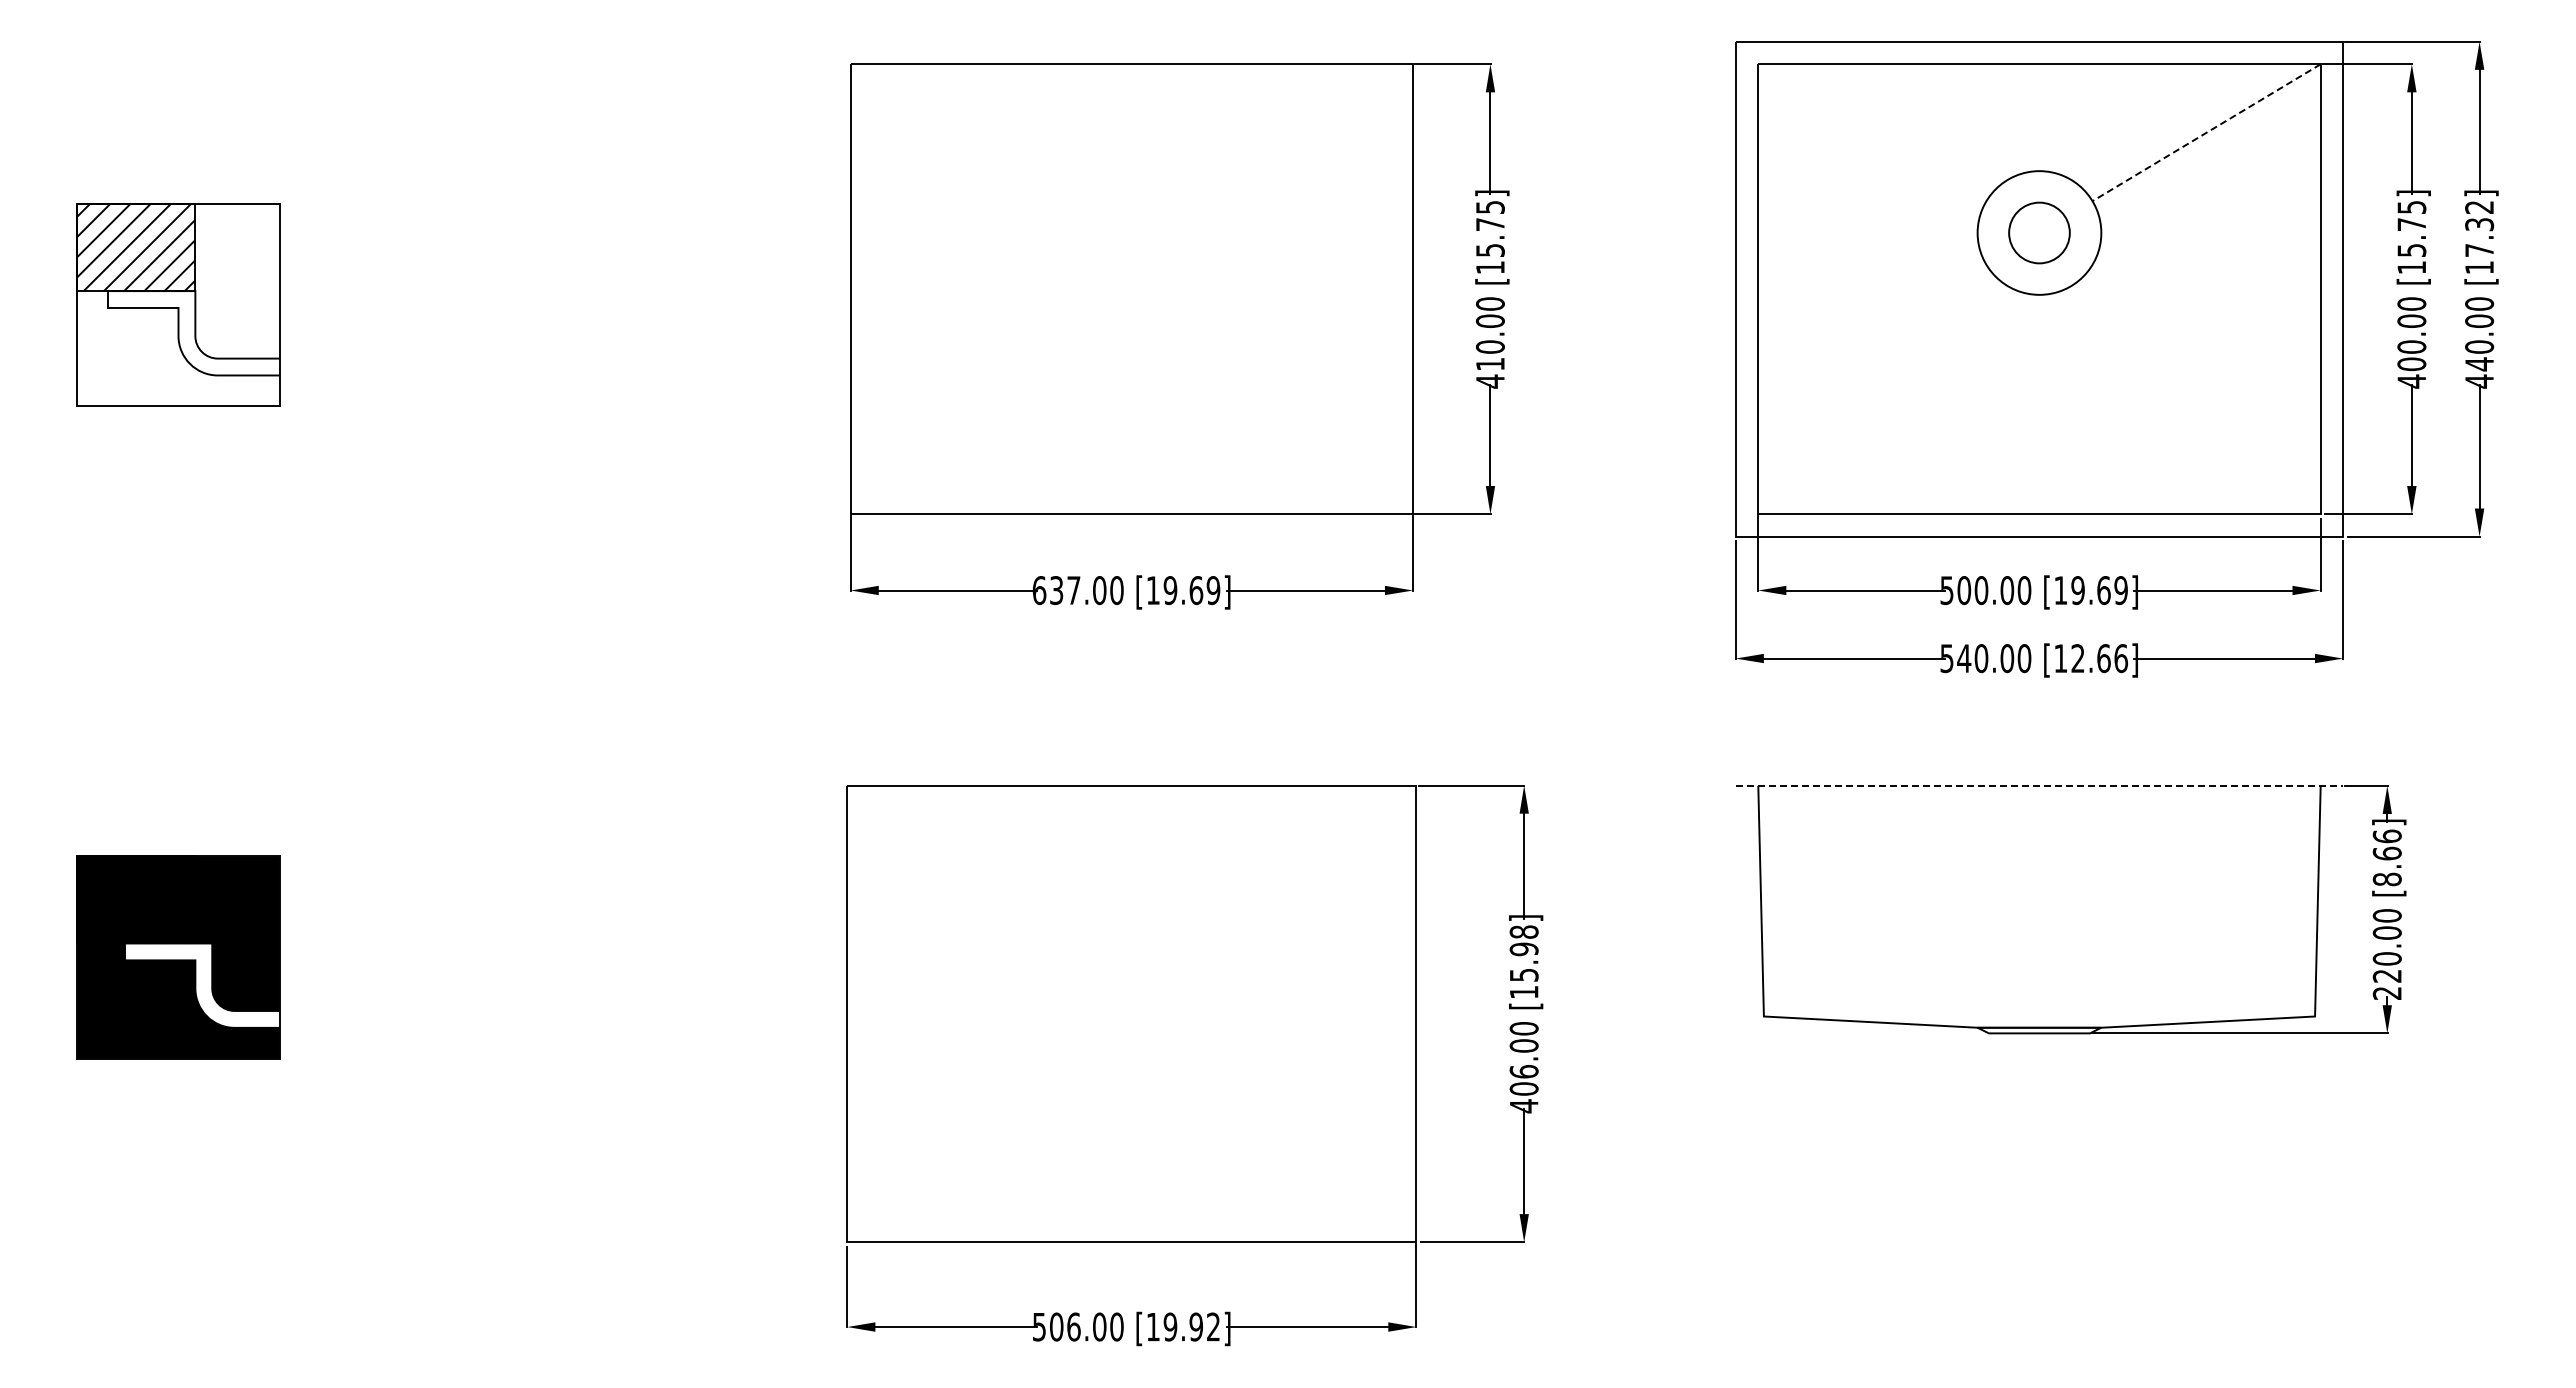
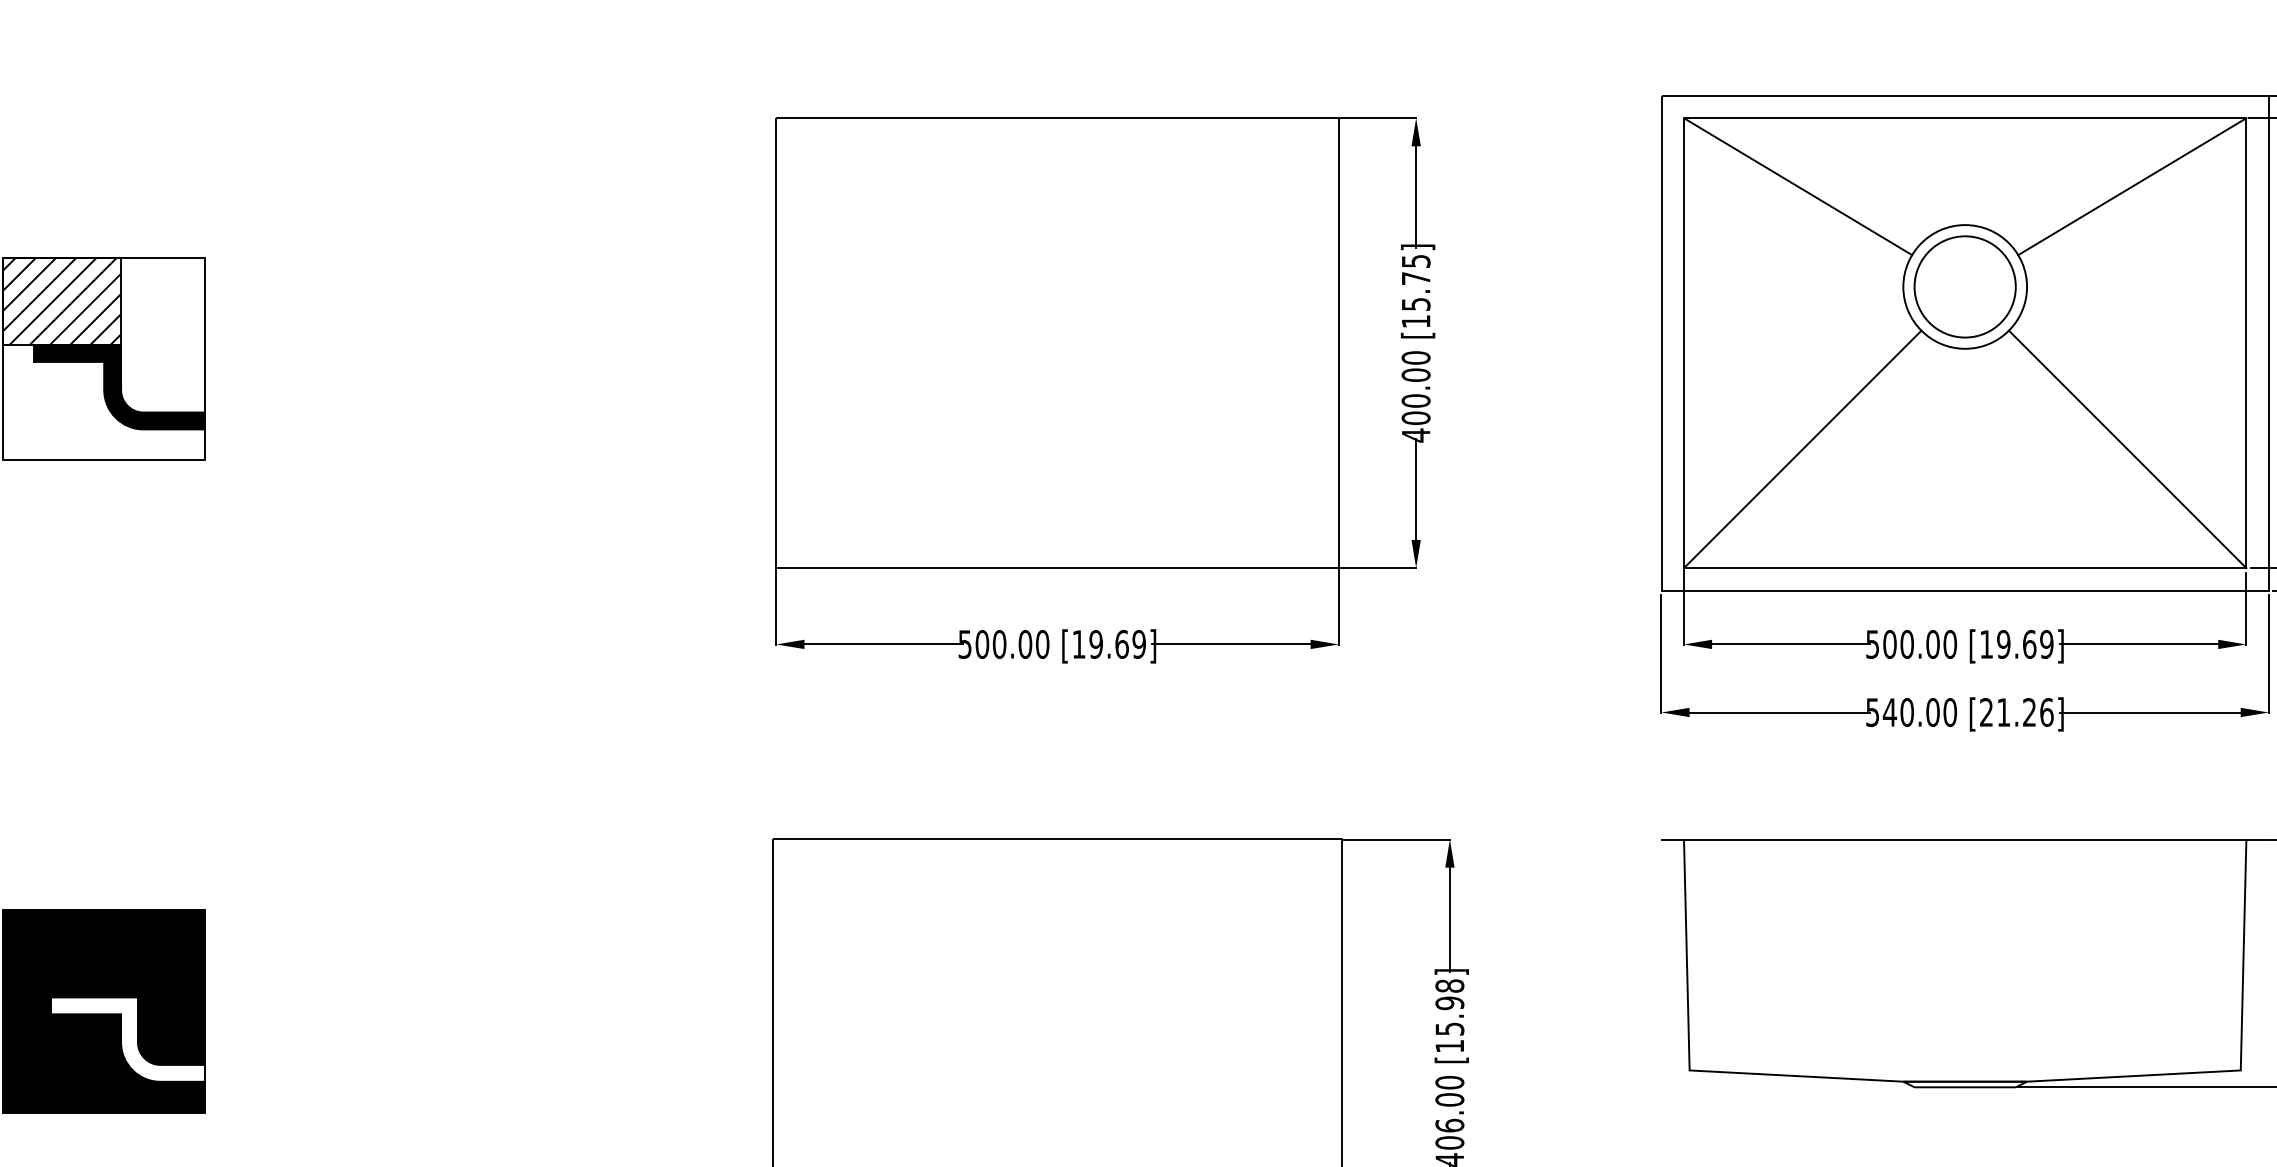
line: (1872, 132) -> (1798, 186), added
line: (2206, 133) -> (2132, 187), dashed -> solid
circle: (2039, 232) -> (1965, 286), size x1.67
fill: (193, 333) -> (119, 387), added
text: (1489, 364) -> (1415, 418), 410.00 -> 400.00
line: (1876, 395) -> (1802, 449), added
line: (2201, 395) -> (2127, 449), added
text: (1056, 590) -> (982, 644), 637.00 -> 500.00
text: (2082, 658) -> (2008, 712), [12.66] -> [21.26]
line: (2039, 785) -> (1965, 839), dashed -> solid

